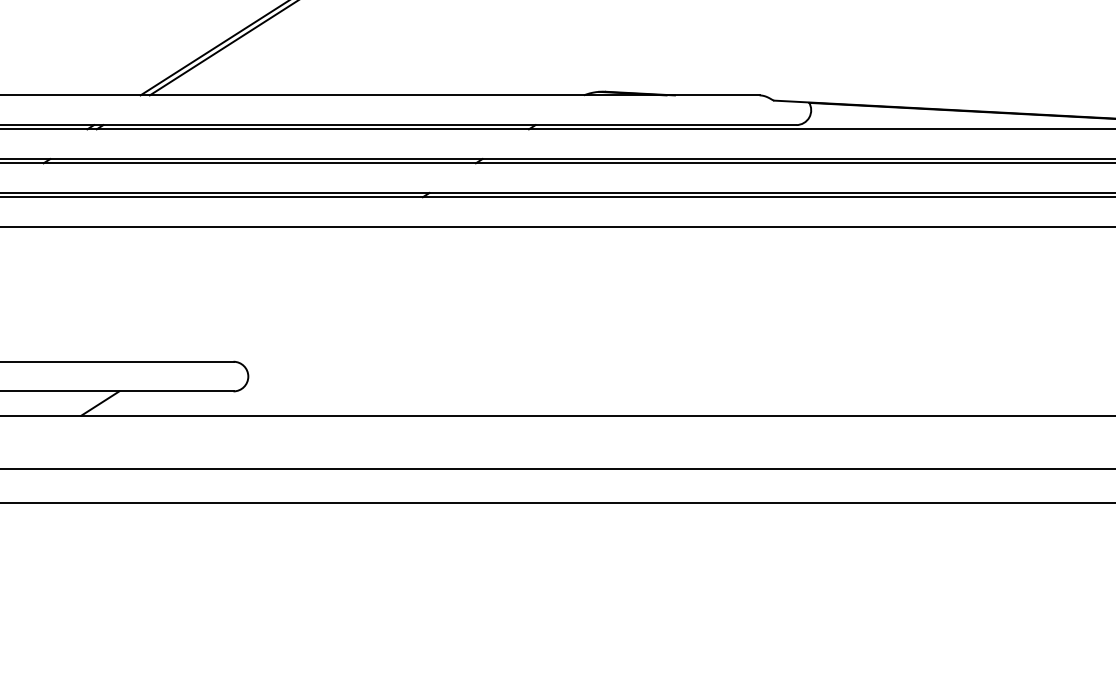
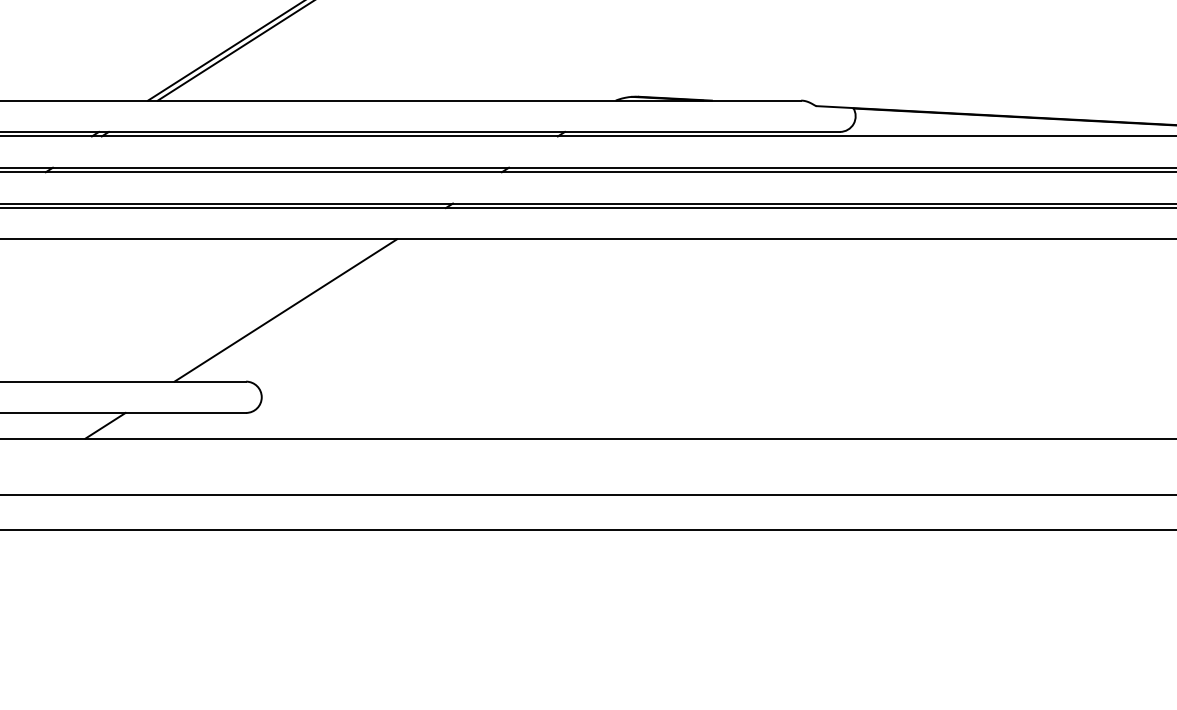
line: (270, 293) -> (285, 309), added

